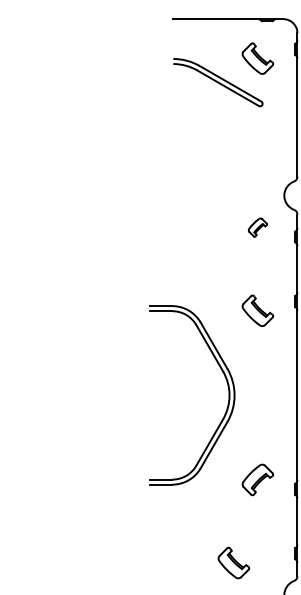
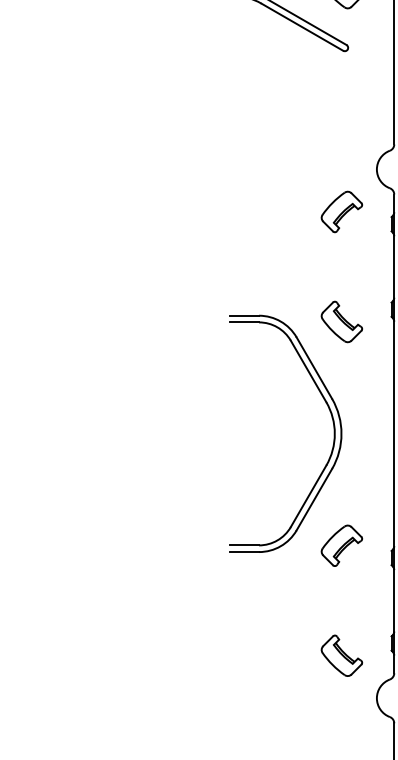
part: (257, 227) -> (341, 211), size x1.67
part: (227, 403) -> (332, 444), moved
part: (233, 562) -> (341, 655), moved

